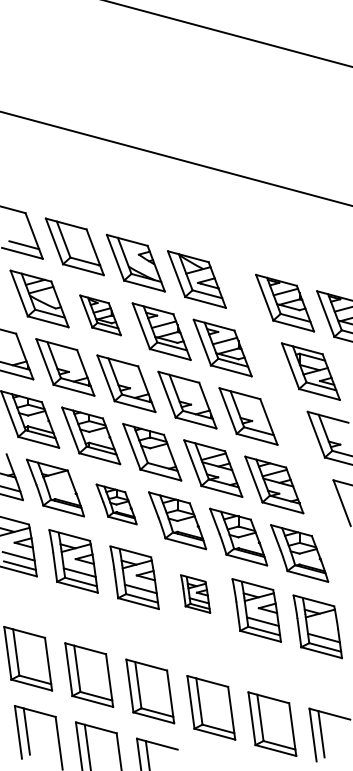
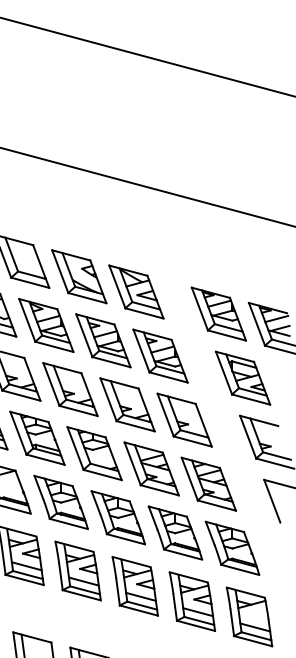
part: (100, 315) -> (46, 325), size x1.43
part: (116, 504) -> (61, 502), size x1.43
part: (195, 593) -> (135, 585), size x1.67

